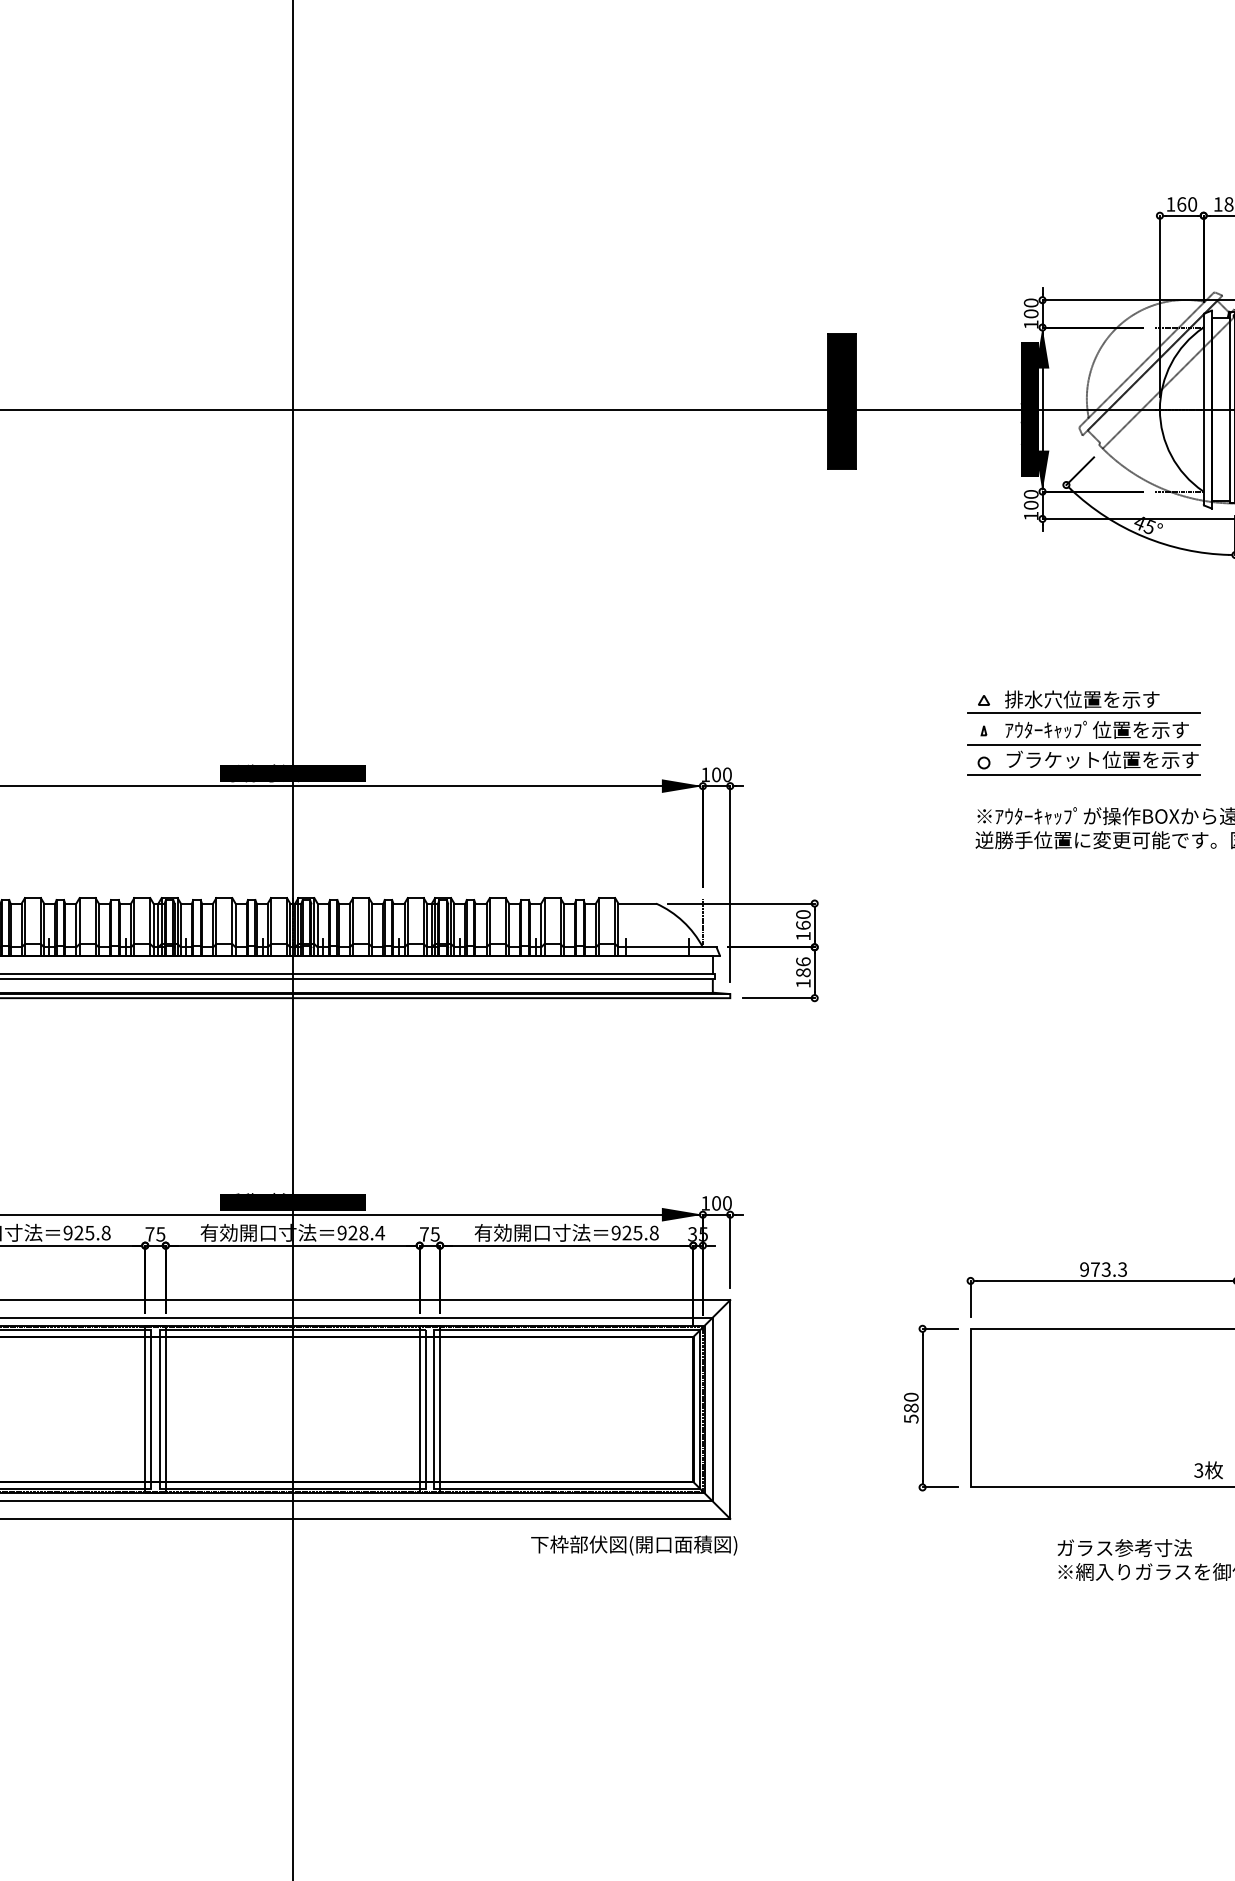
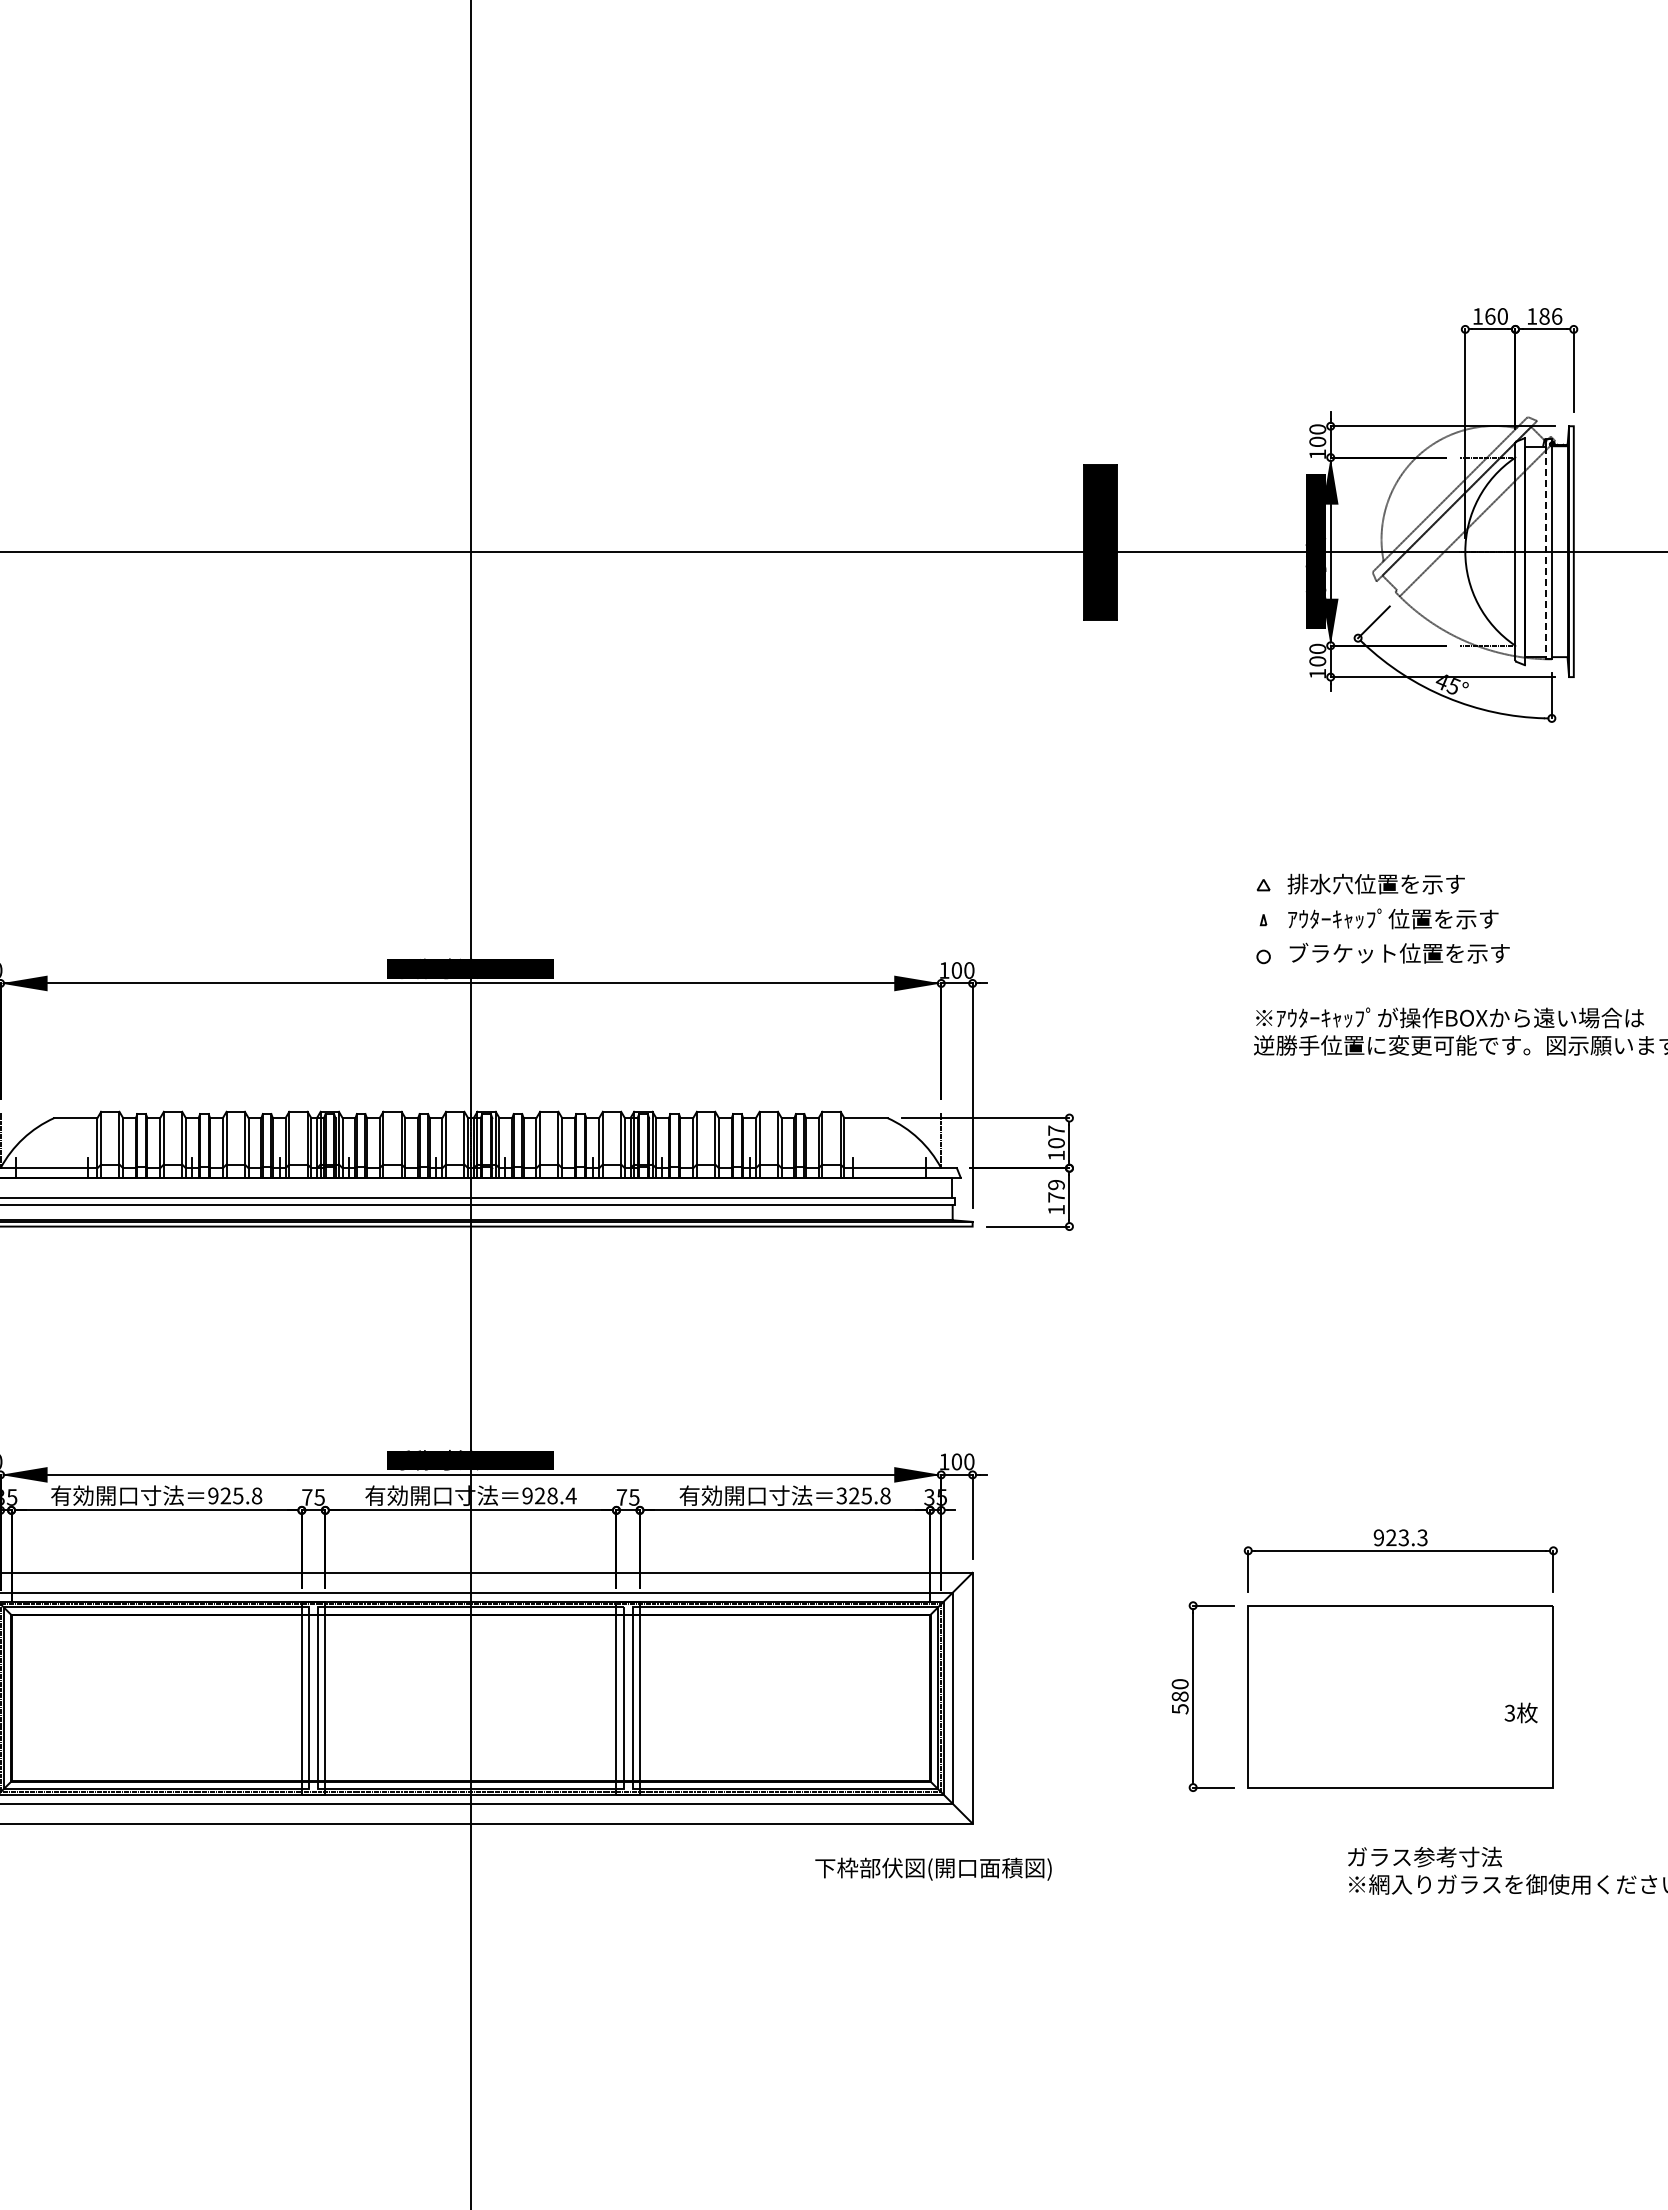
line: (1229, 410) -> (1545, 552), solid -> dashed
line: (1083, 712) -> (1377, 899), removed
line: (1083, 745) -> (1377, 936), removed
line: (1083, 775) -> (1377, 971), removed
text: (803, 919) -> (1056, 1136), 160 -> 107
text: (803, 966) -> (1056, 1190), 186 -> 179
text: (615, 1232) -> (841, 1495), 925.8 -> 325.8
text: (1095, 1269) -> (1391, 1537), 973.3 -> 923.3
text: (1208, 1469) -> (1520, 1712), moved
text: (634, 1544) -> (933, 1868), moved

